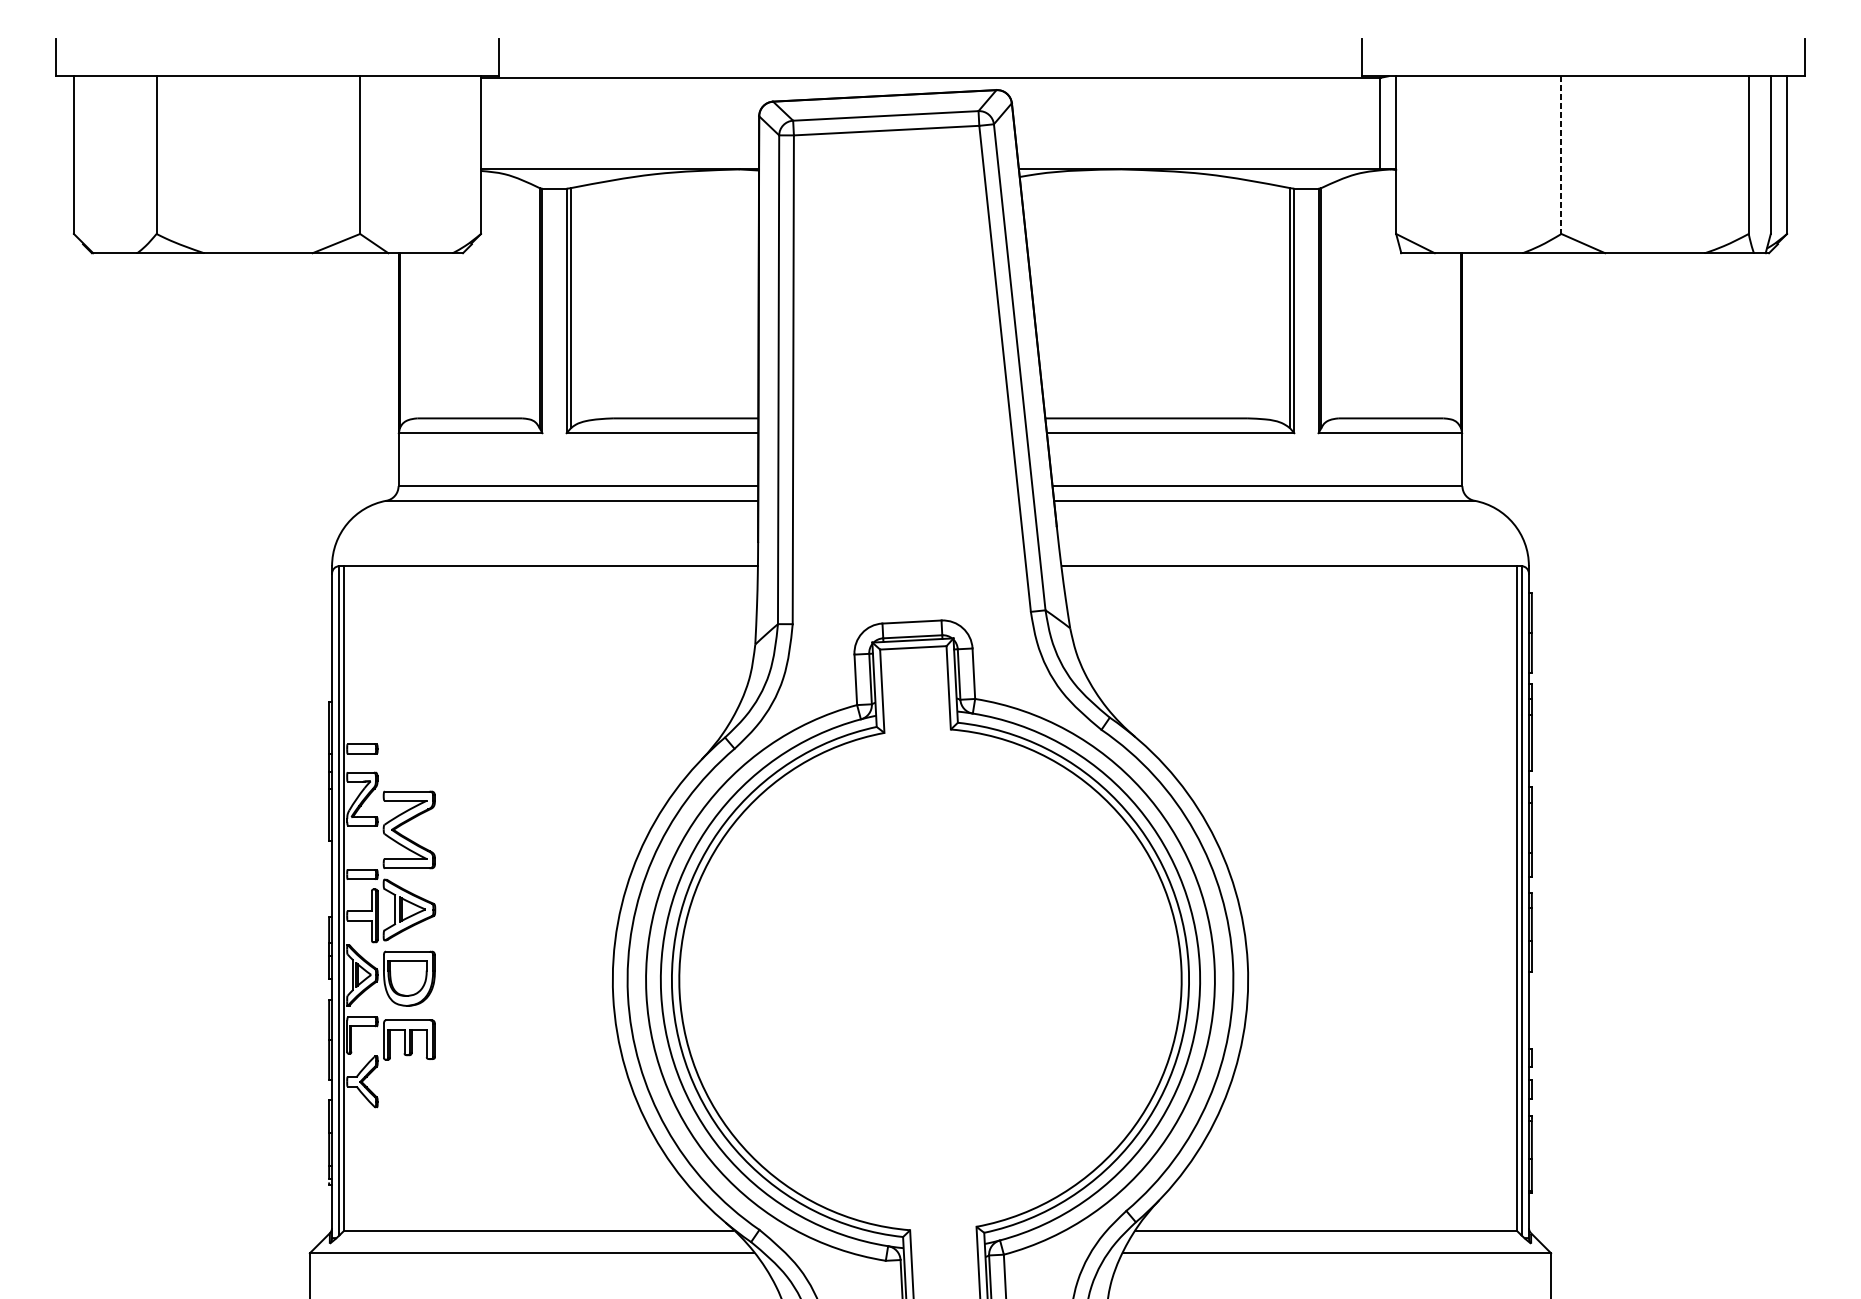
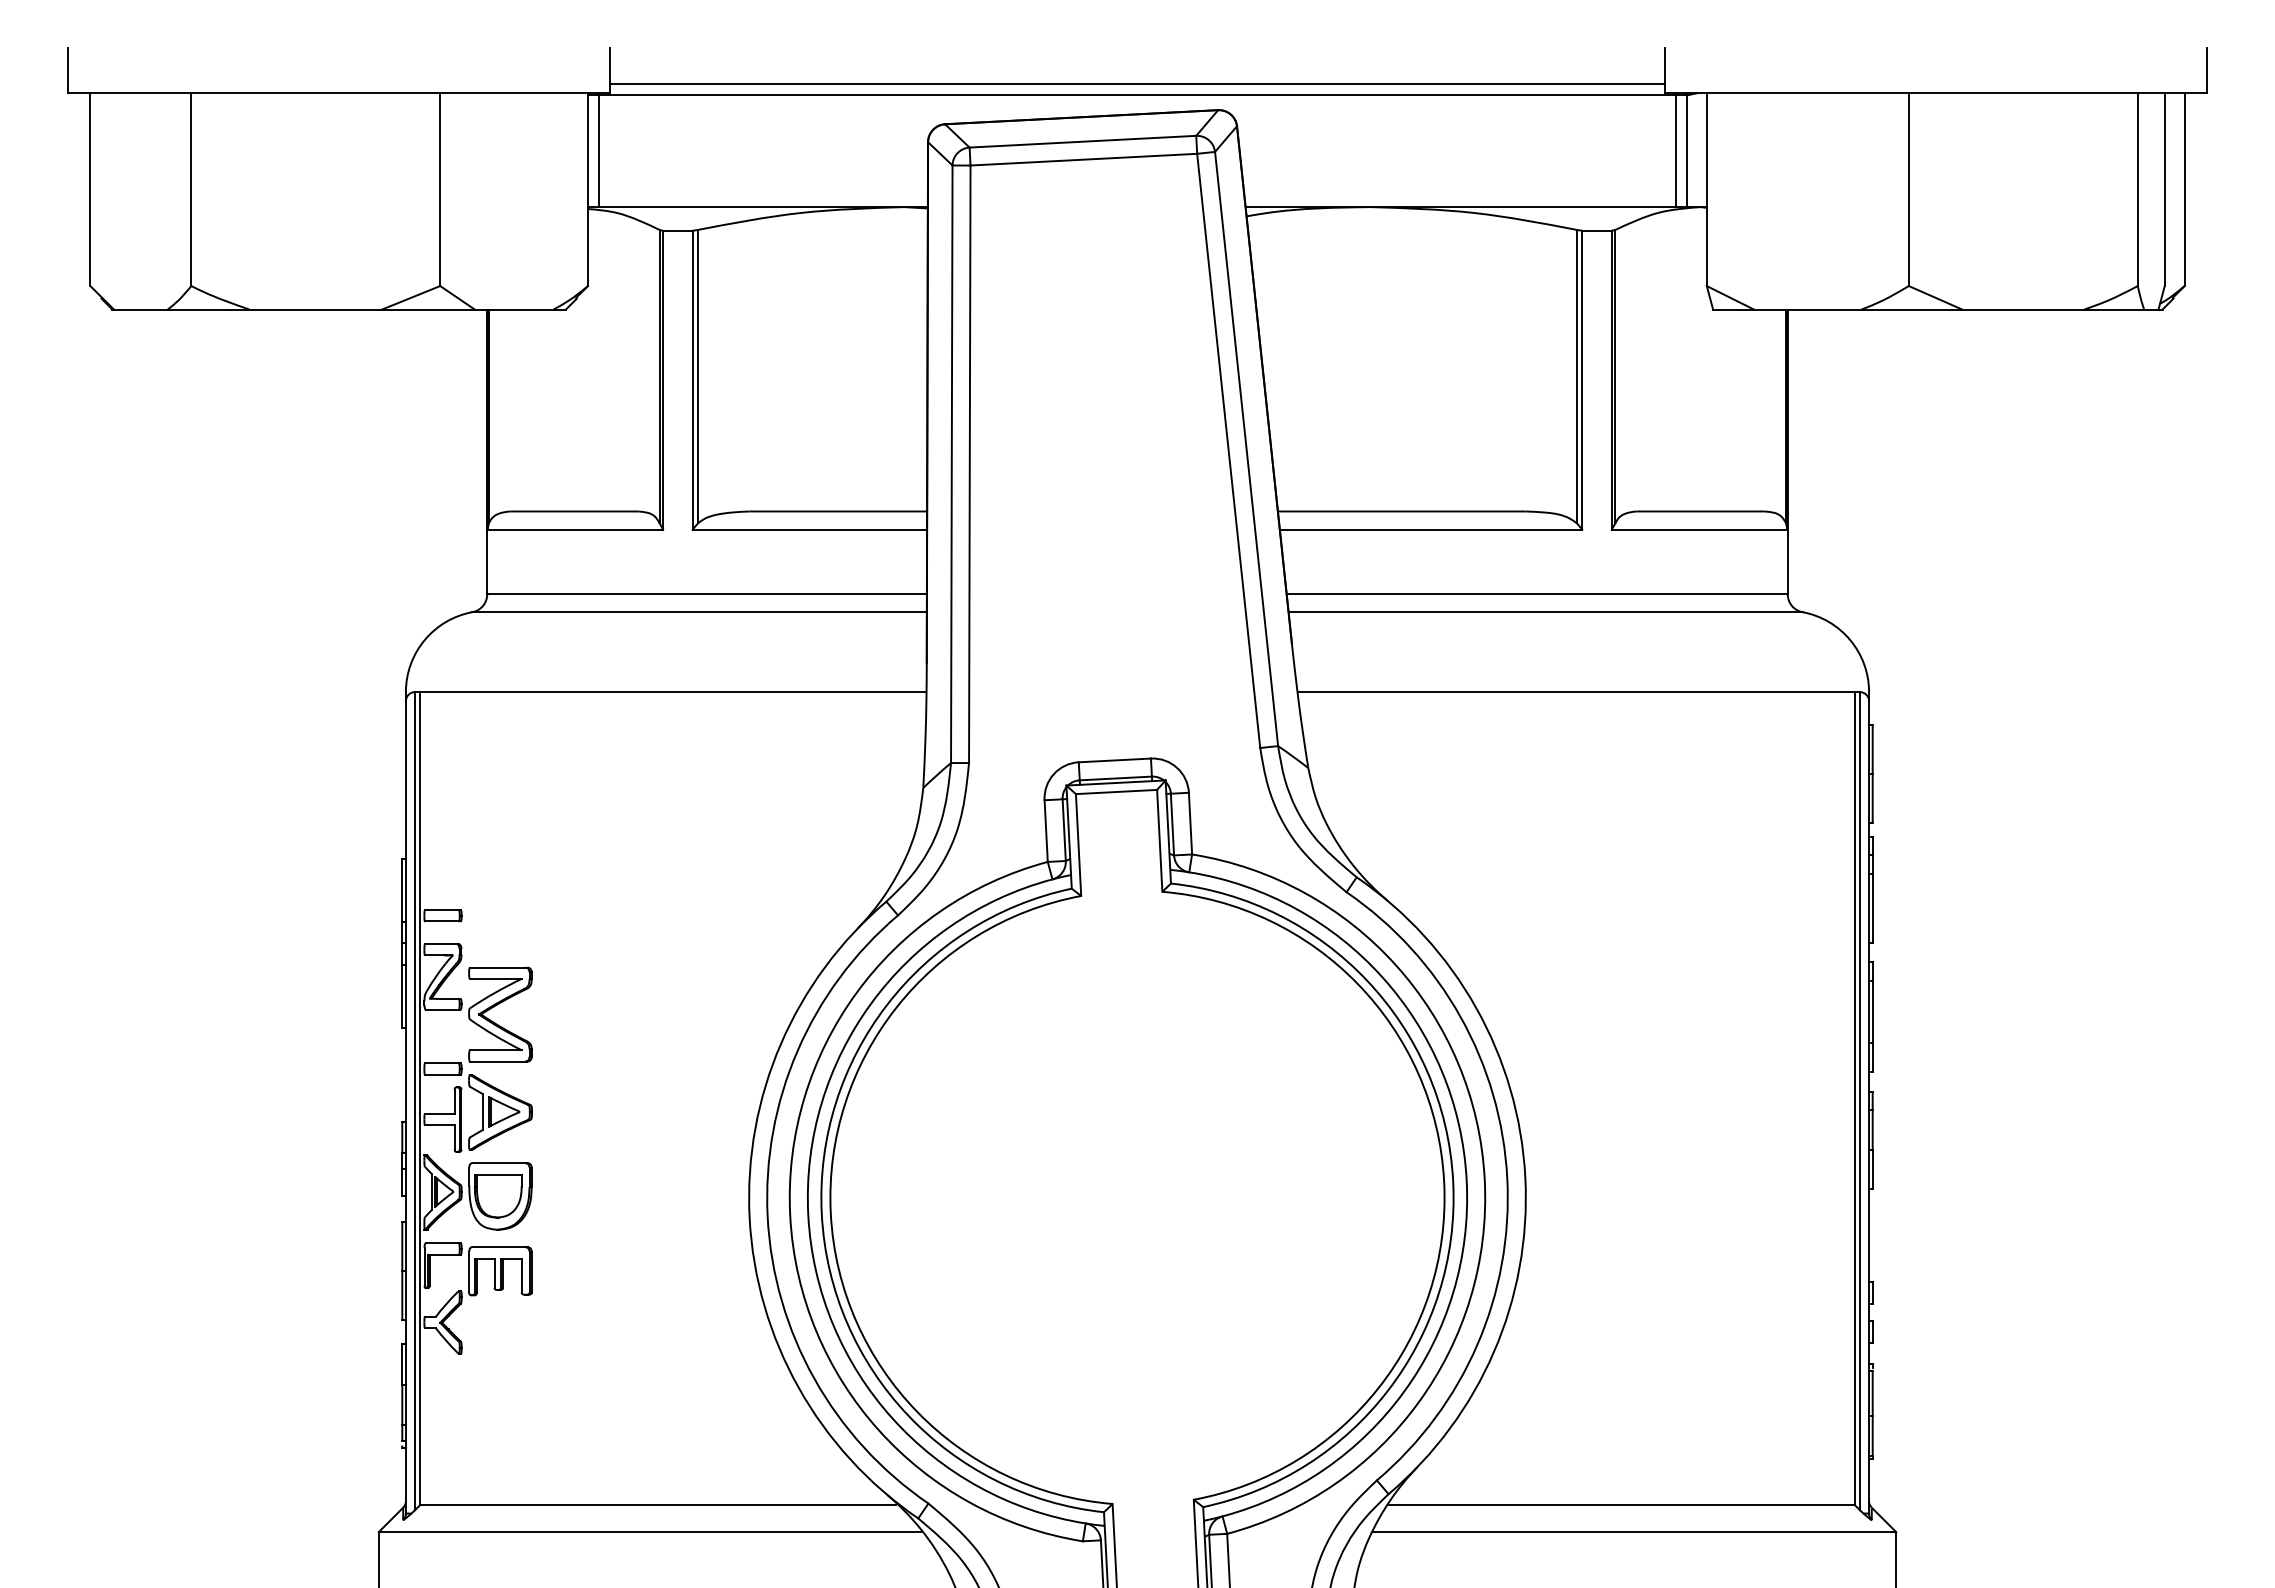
line: (930, 68) -> (1137, 83), added
line: (490, 123) -> (599, 150), added
line: (1370, 123) -> (1675, 150), added
line: (1561, 155) -> (1908, 189), dashed -> solid

